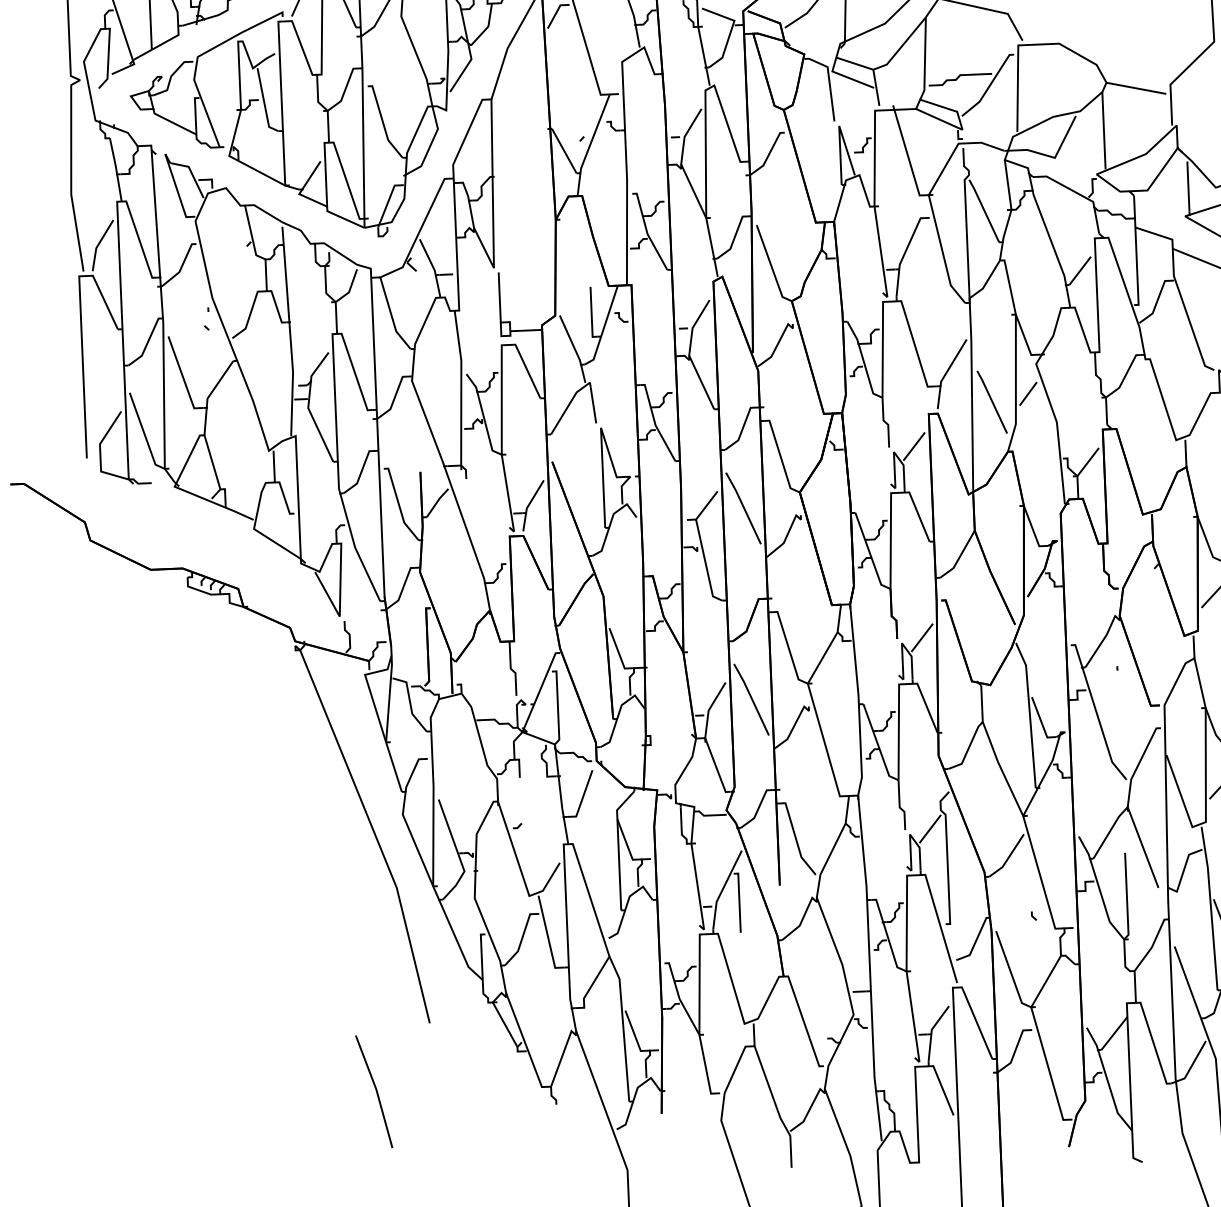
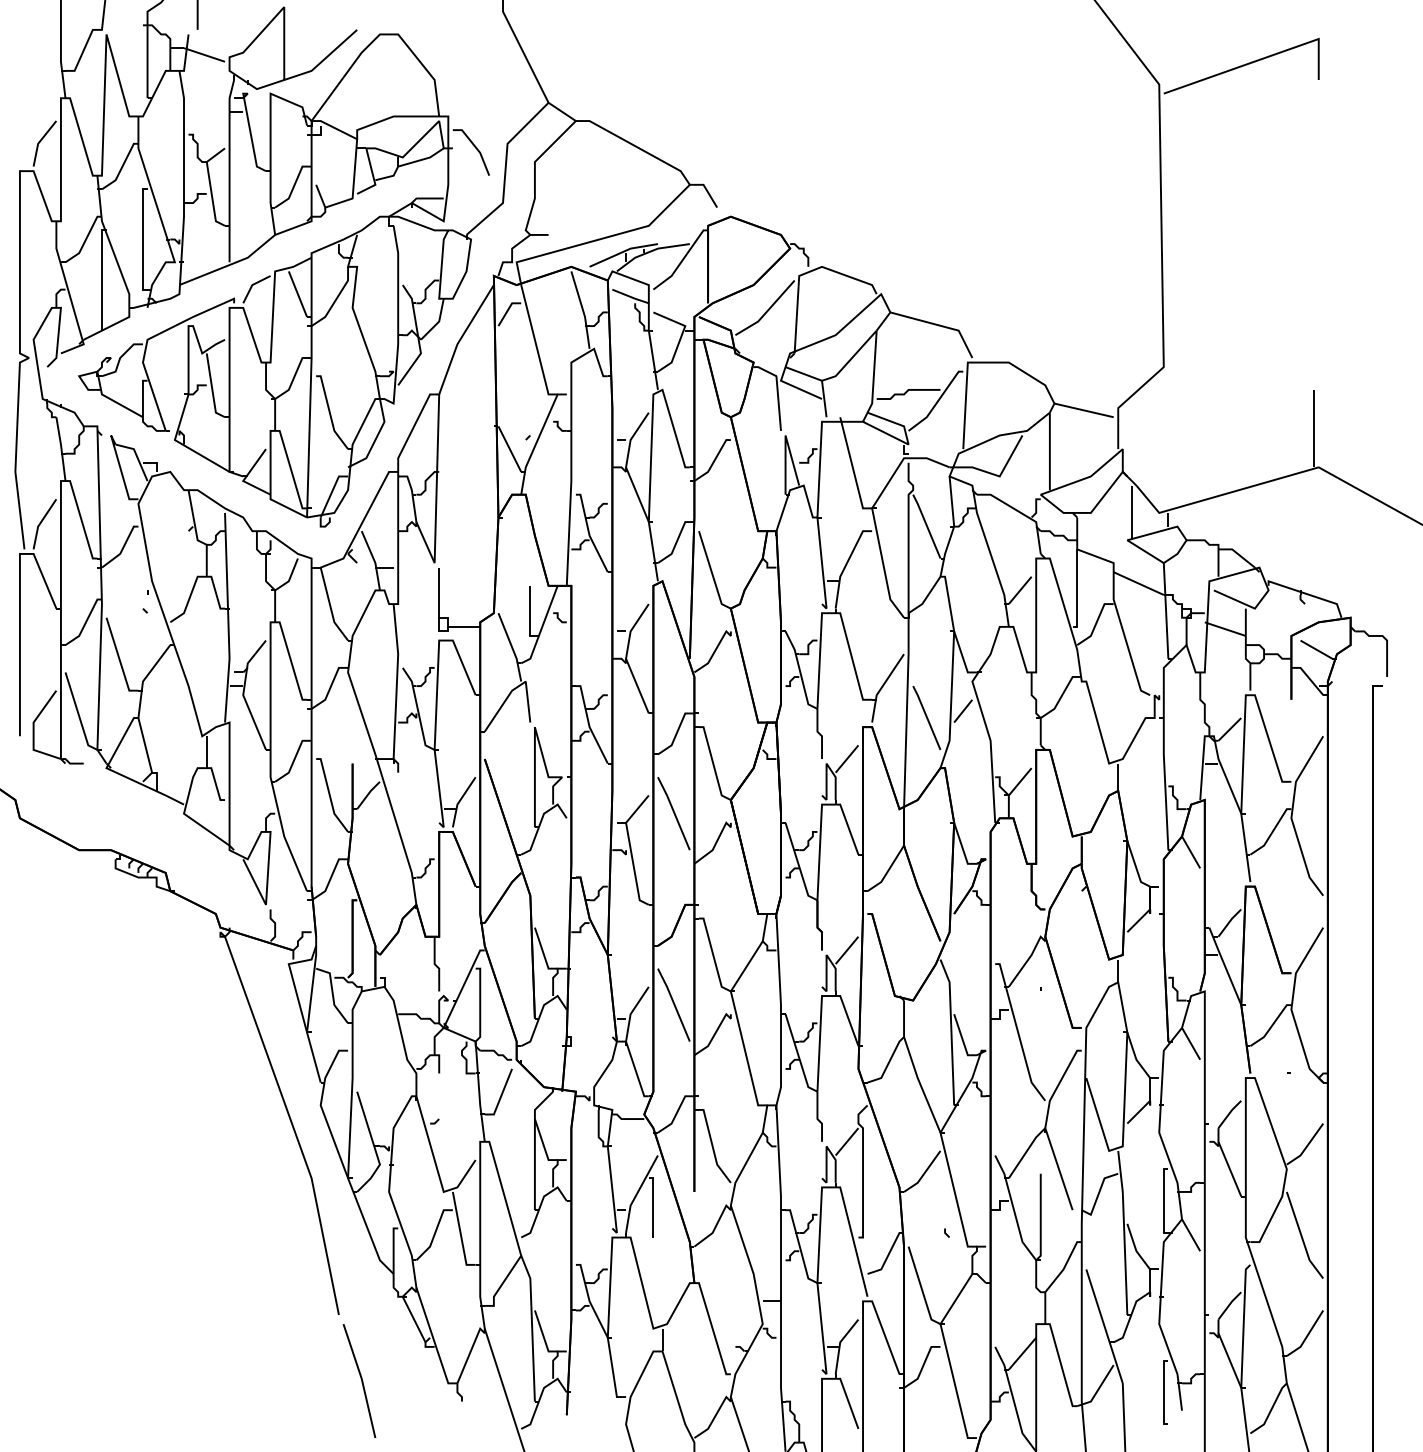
line: (376, 1092) -> (361, 1381), moved

